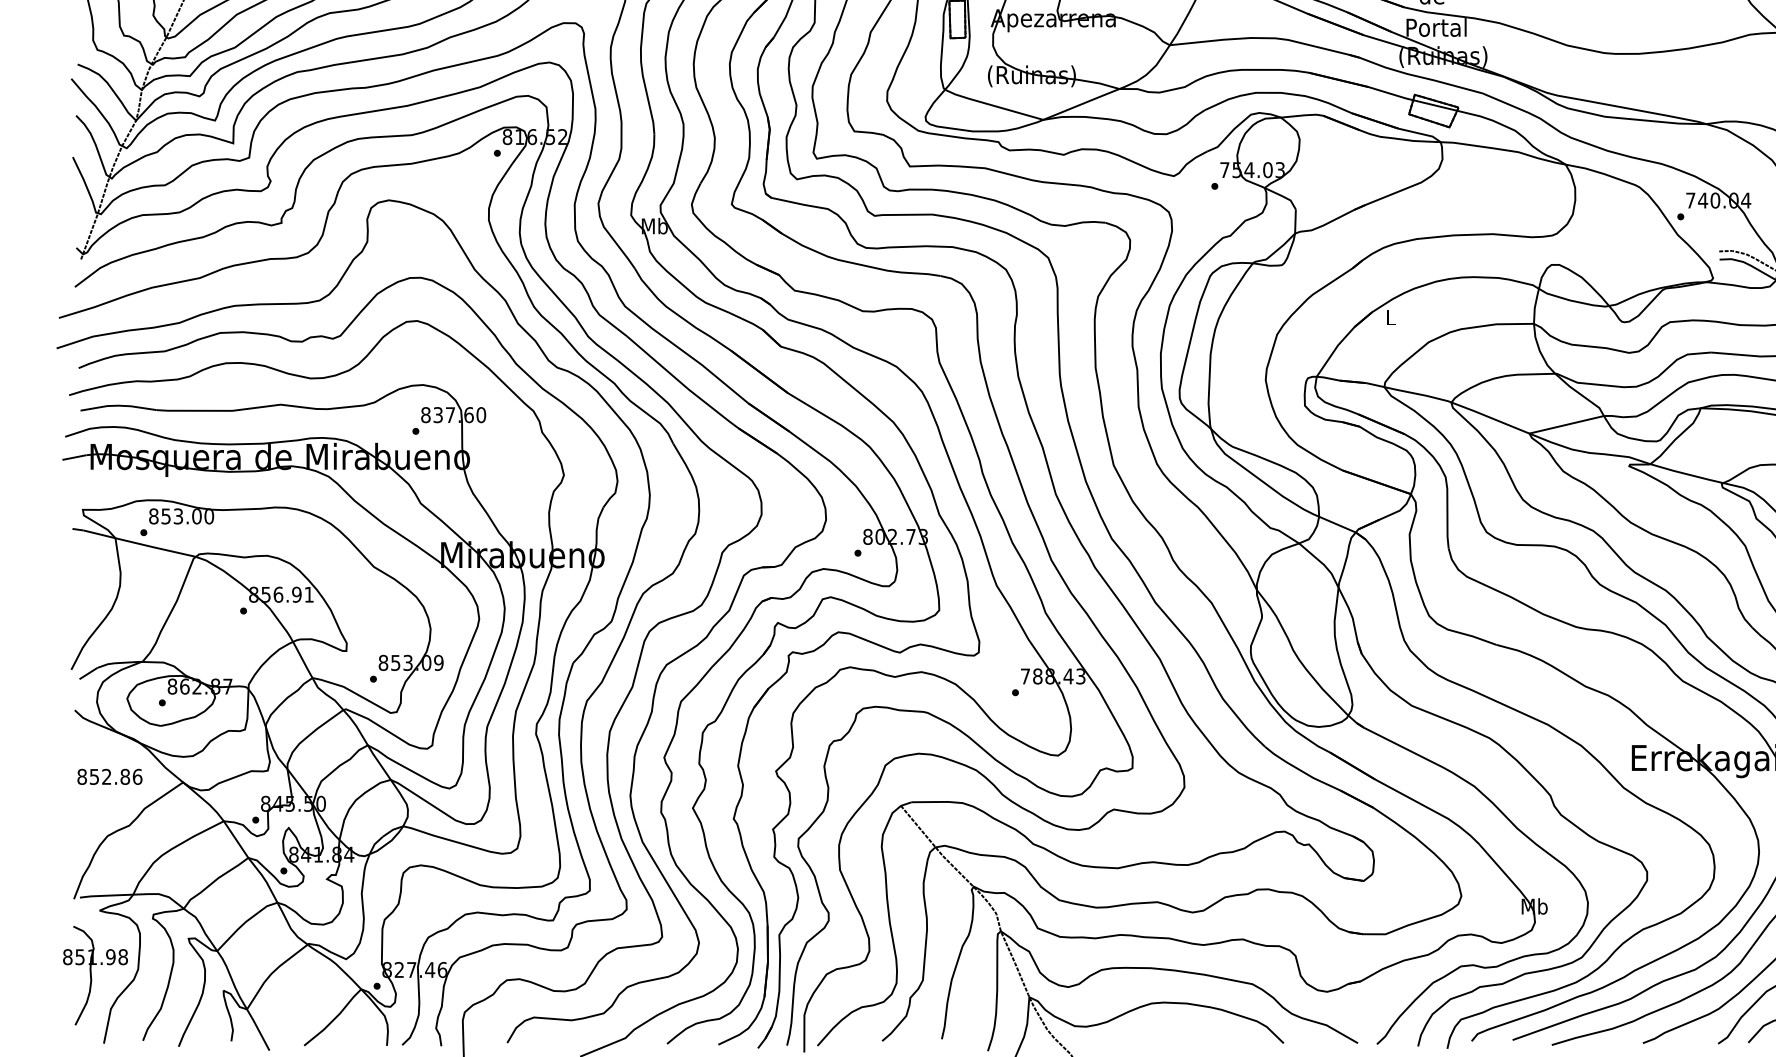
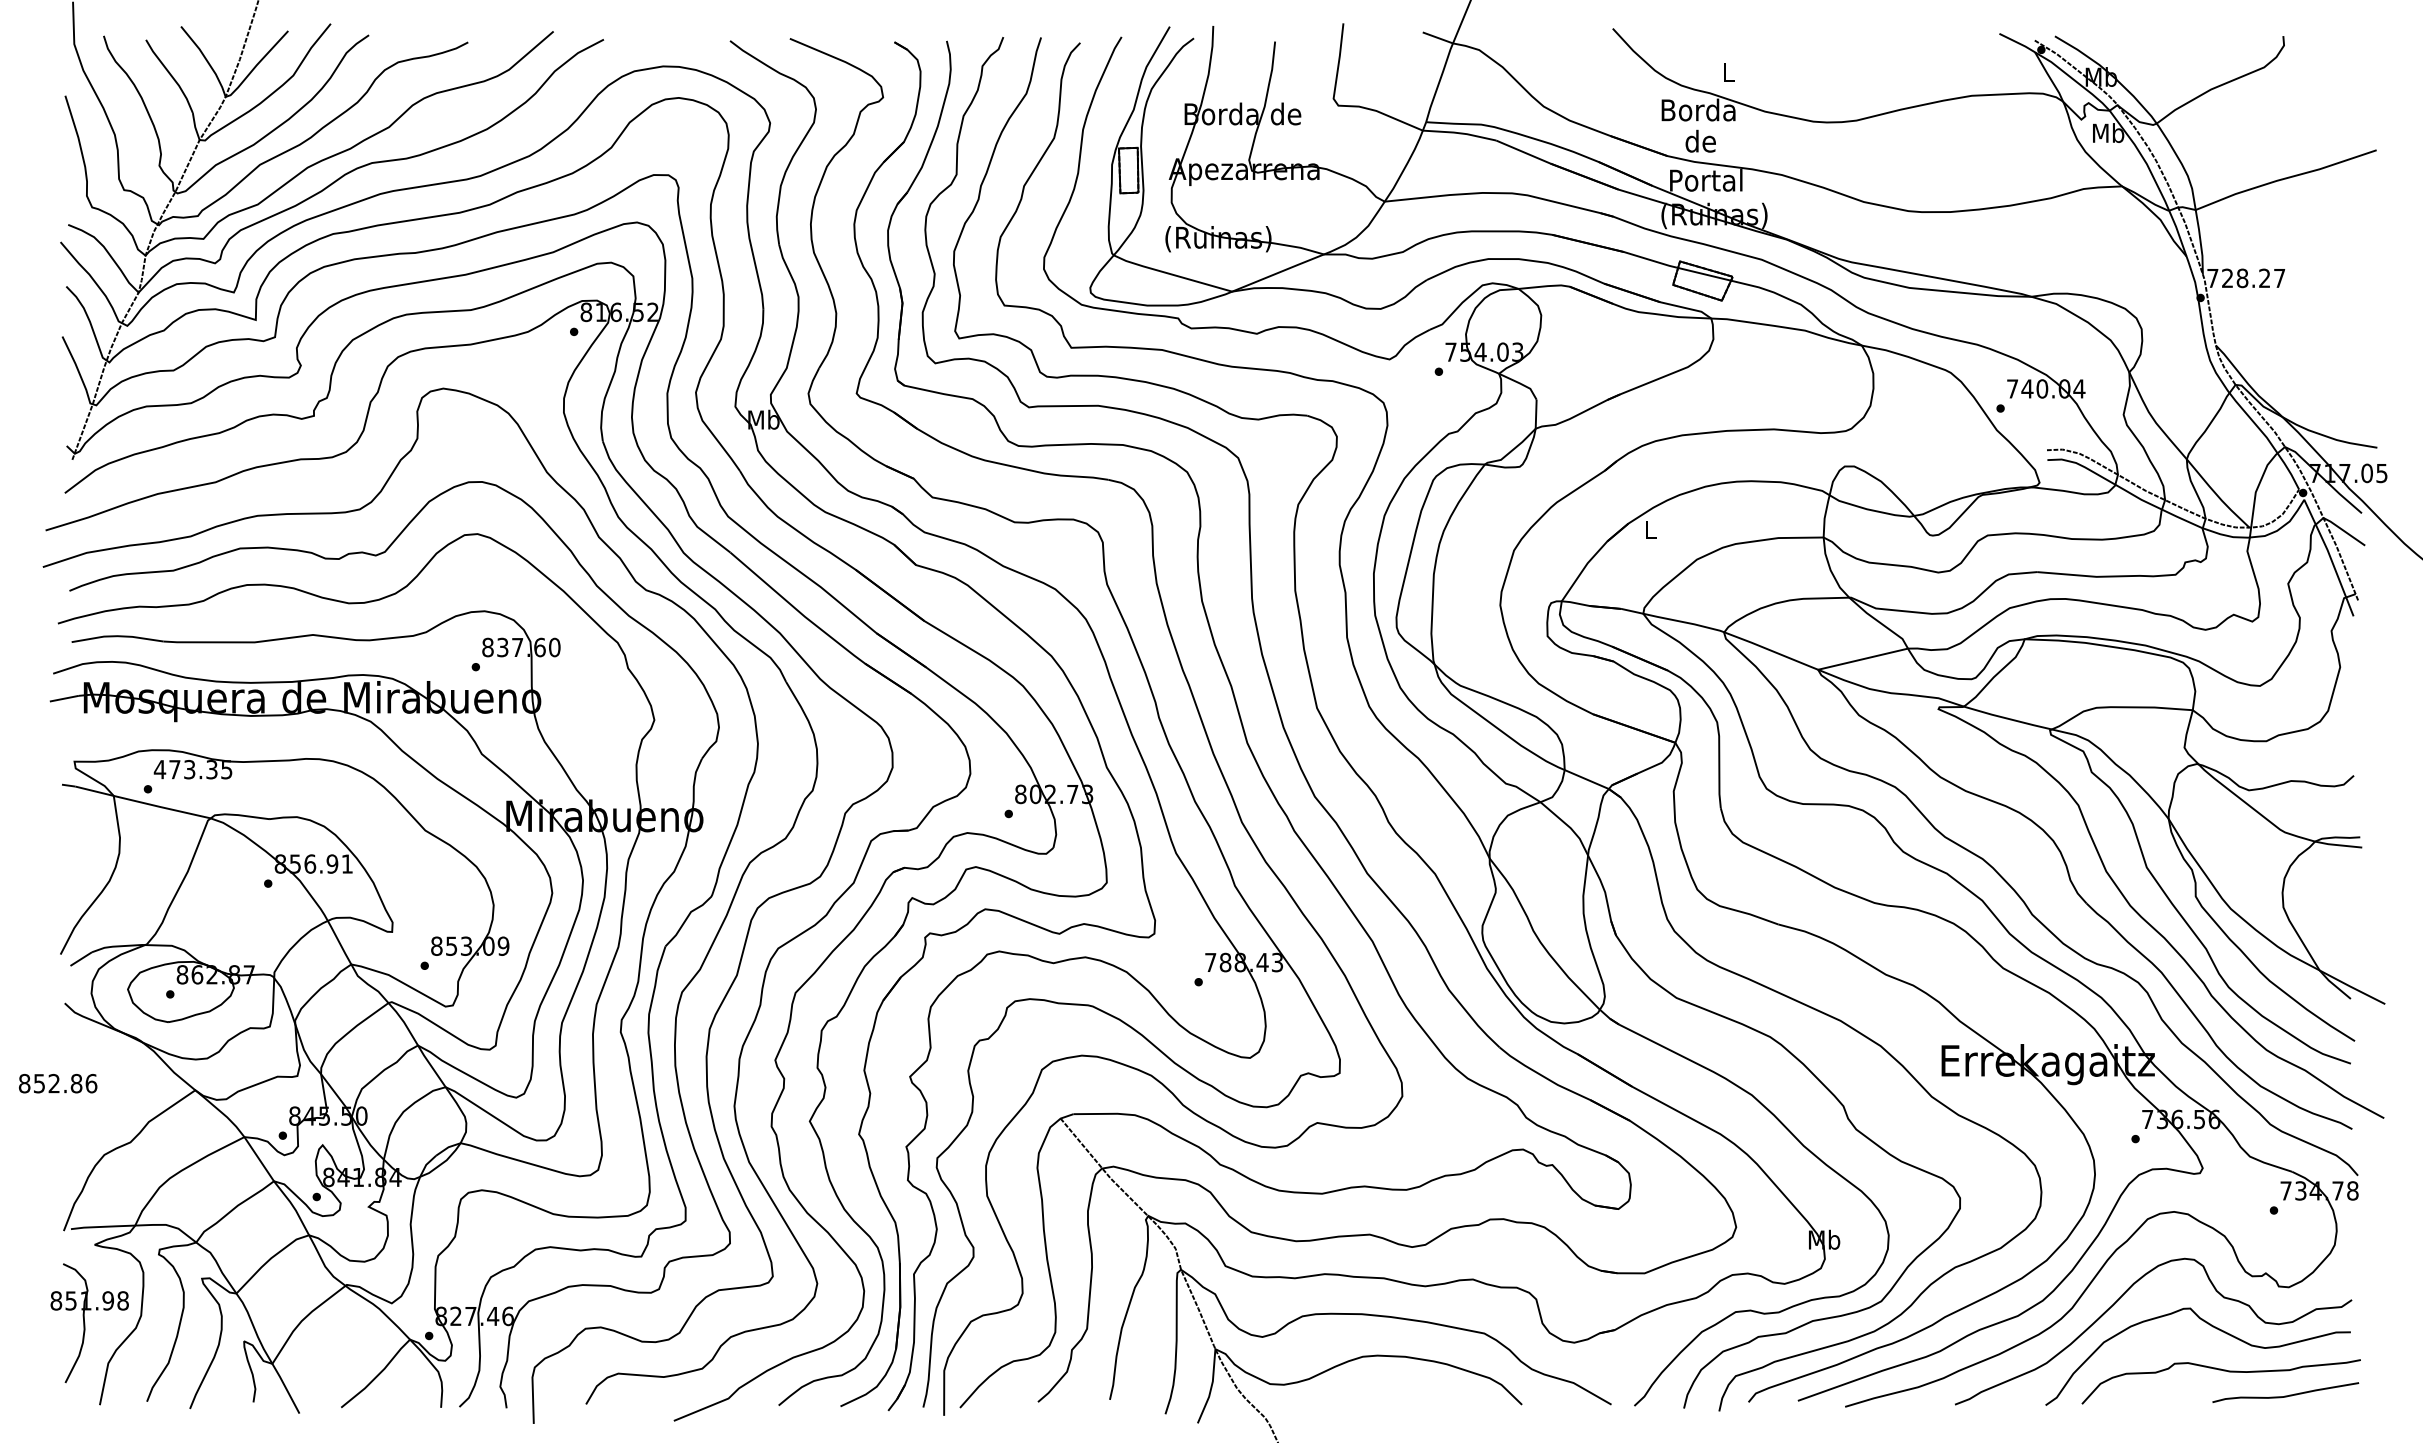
text: (180, 516) -> (192, 769), 853.00 -> 473.35
text: (110, 776) -> (58, 1083), moved

